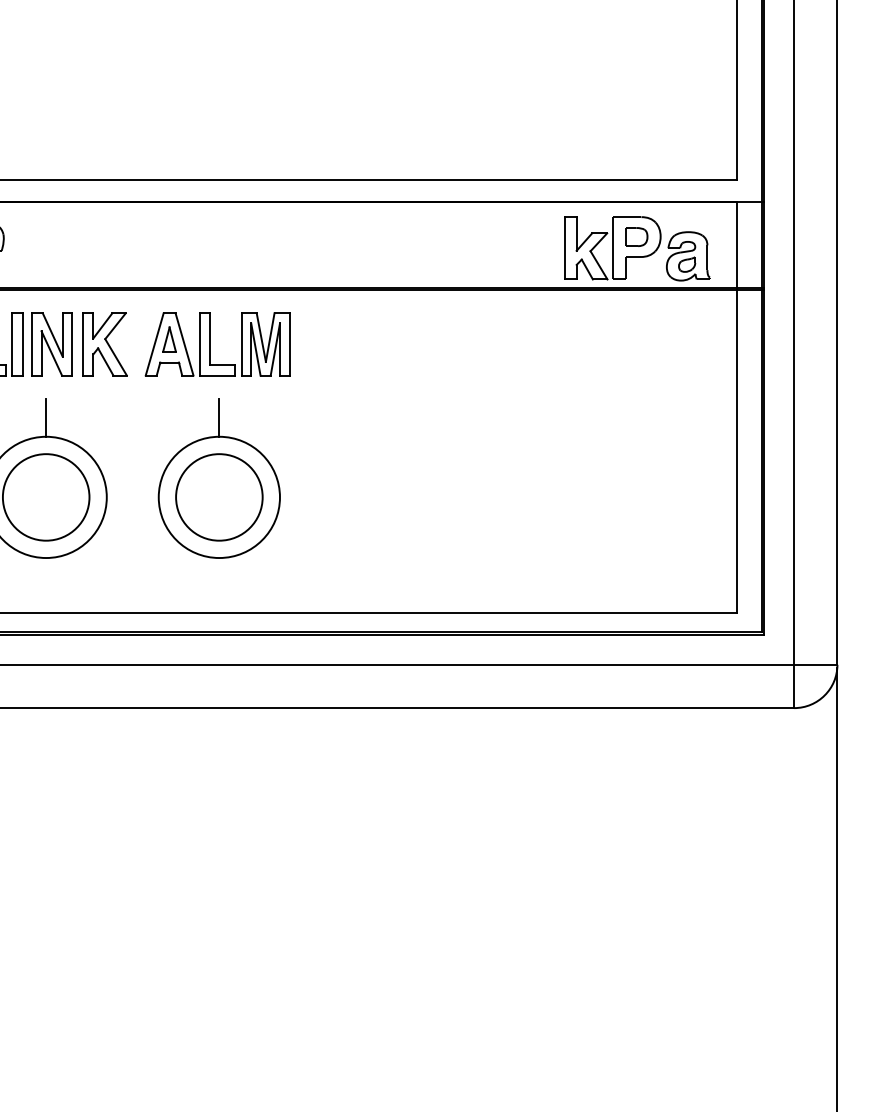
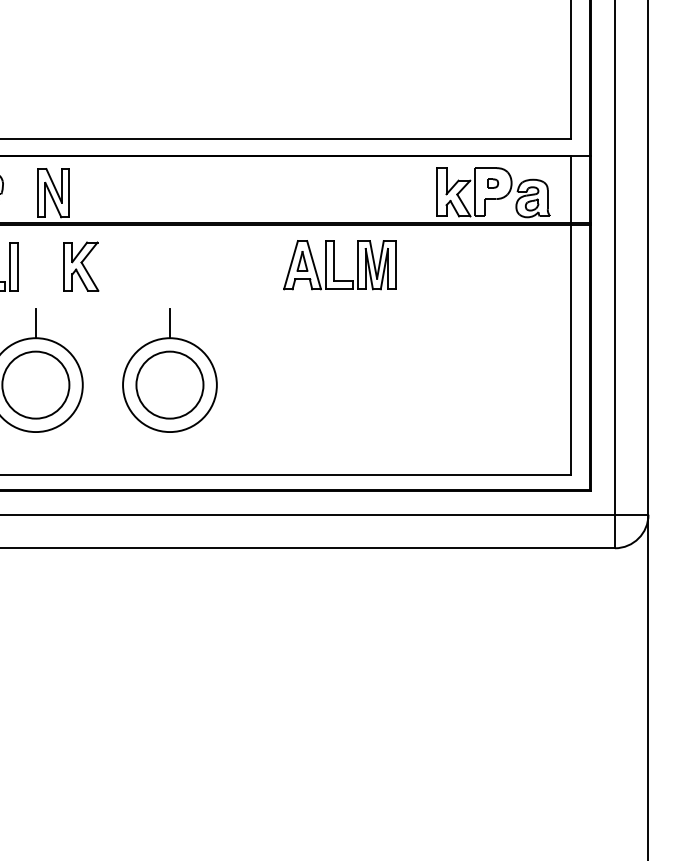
part: (636, 236) -> (492, 183), size x0.6
part: (51, 344) -> (53, 193), moved
part: (210, 344) -> (334, 265), moved

